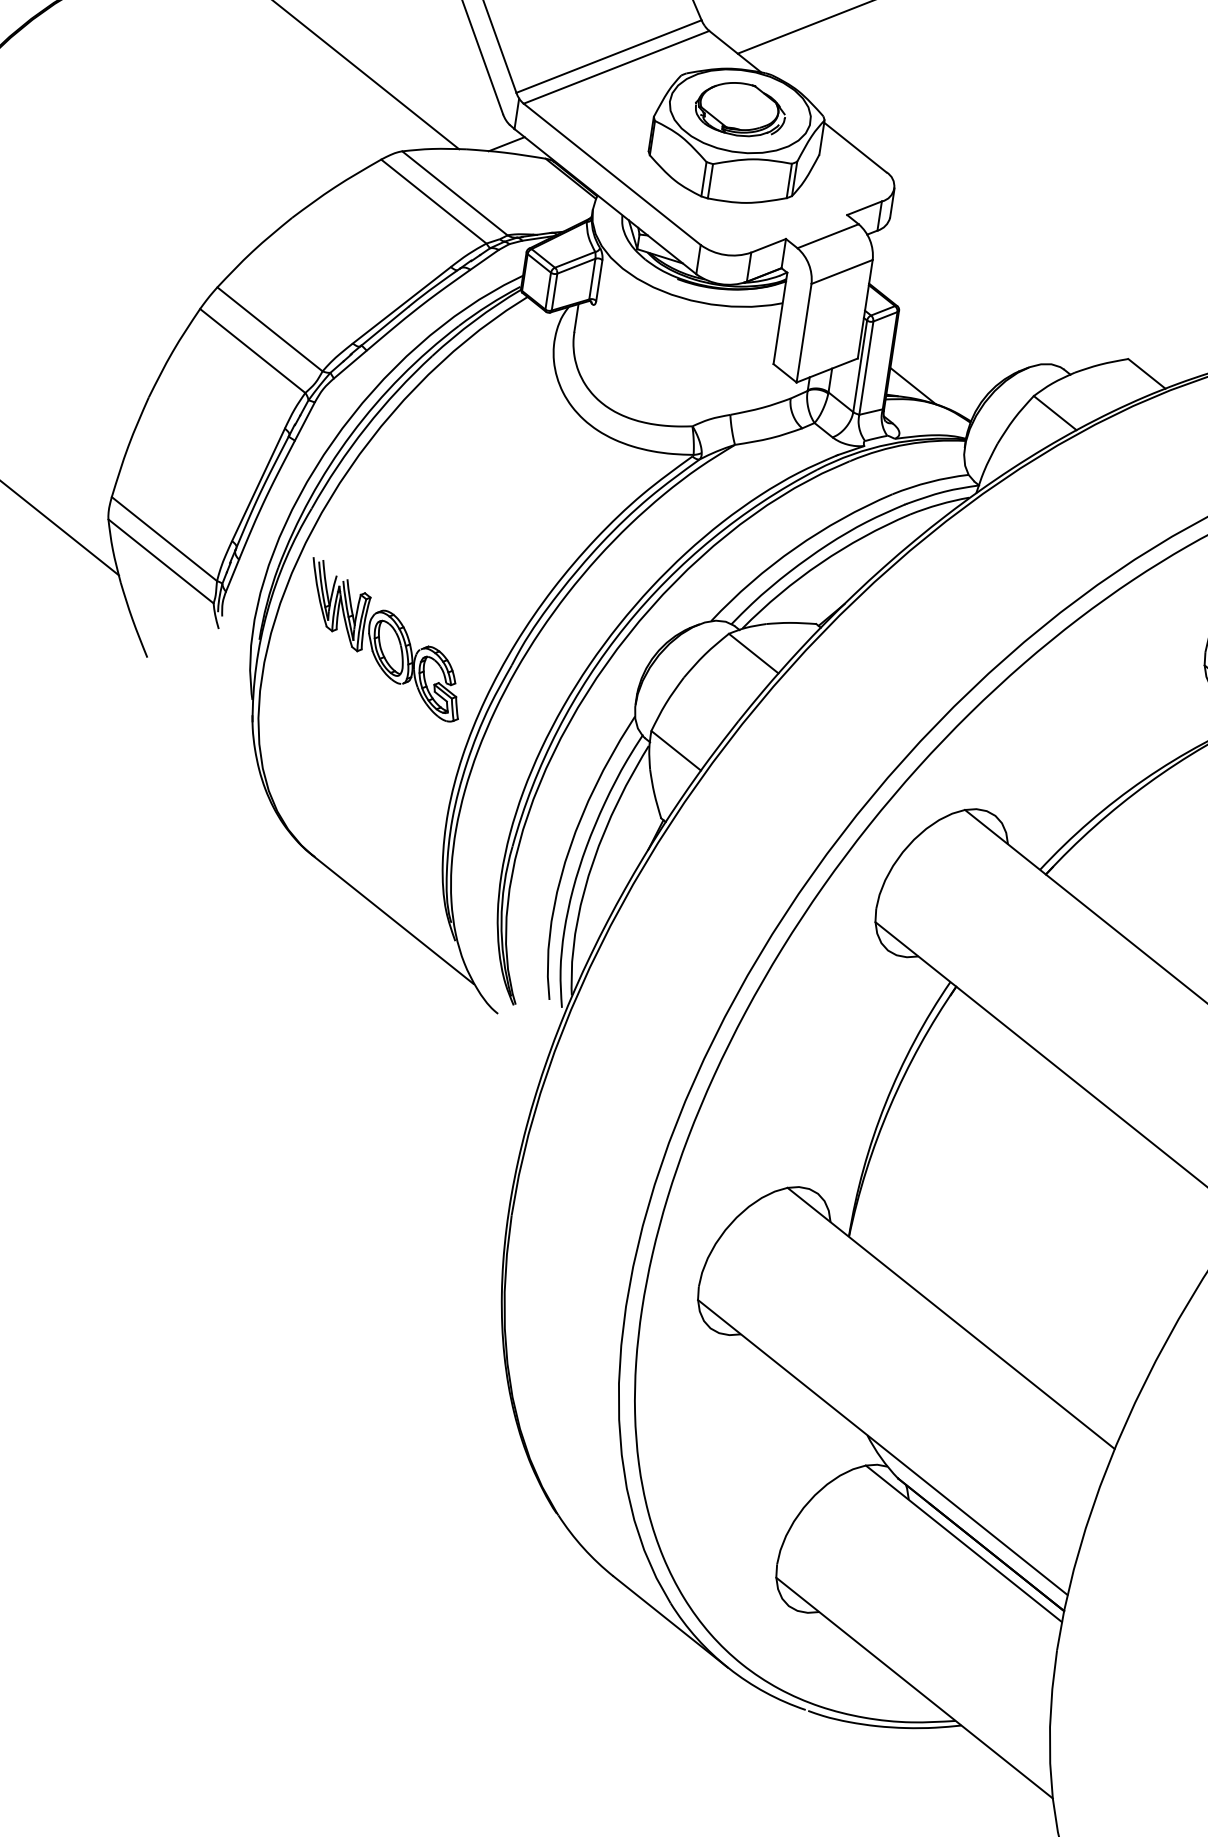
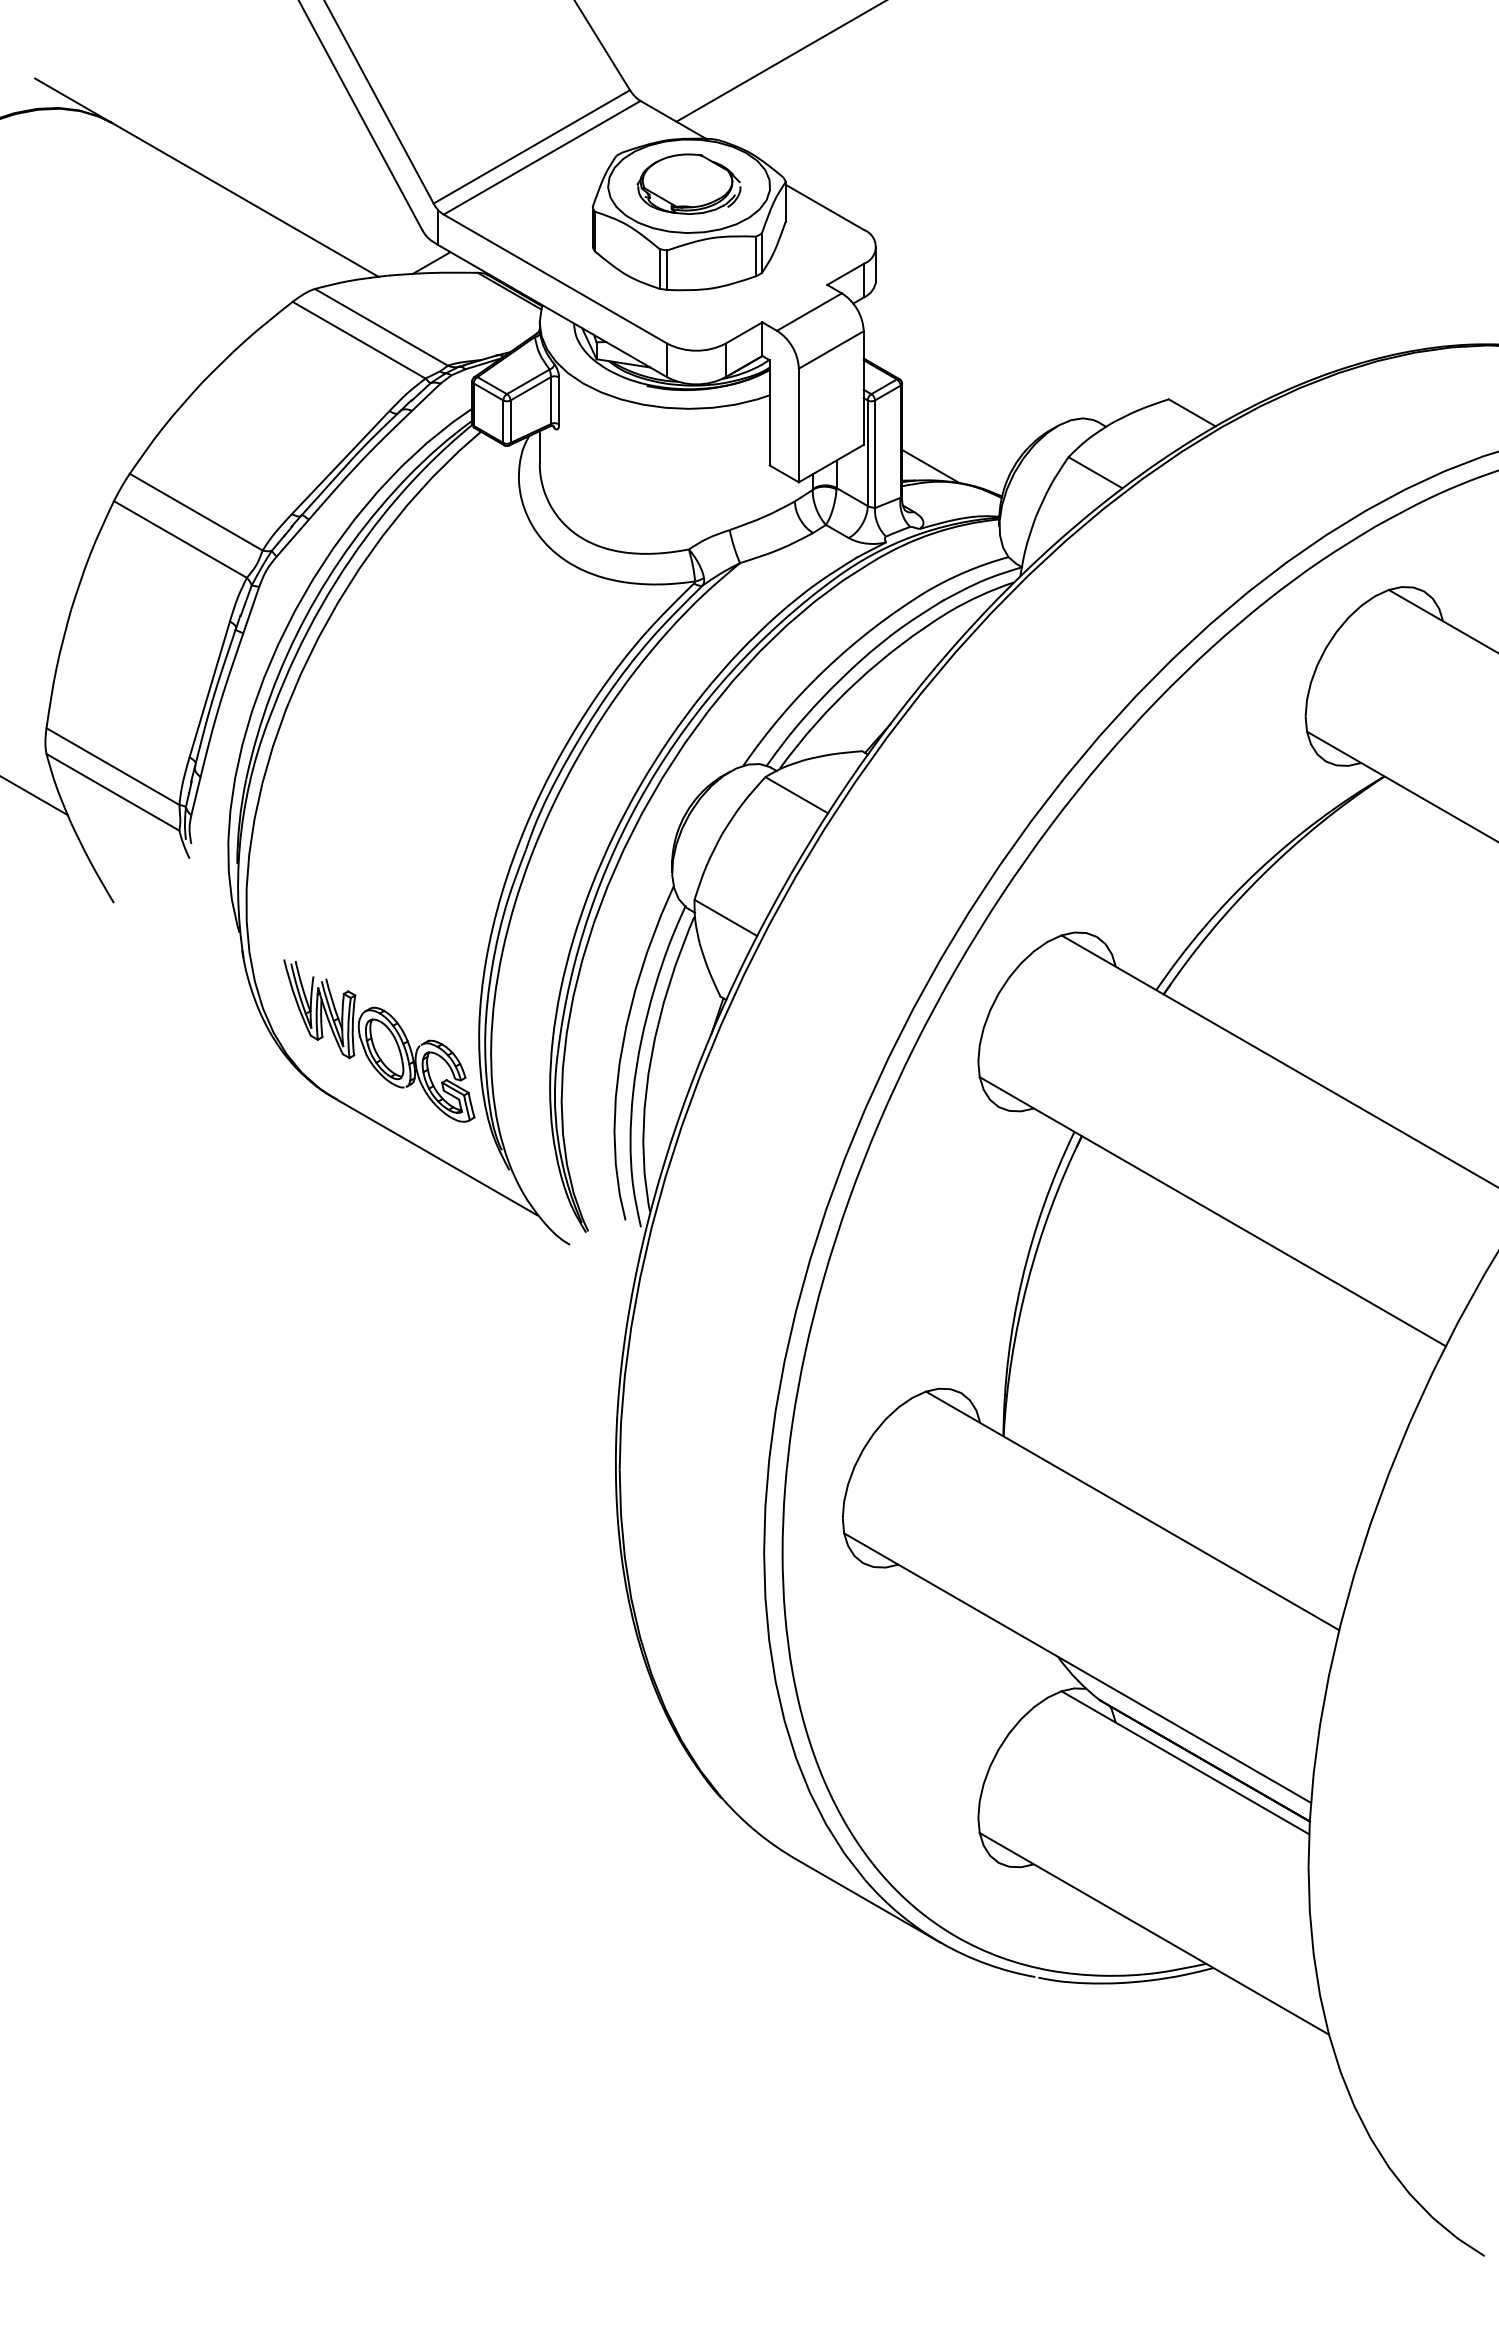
part: (385, 639) -> (379, 1040), moved

